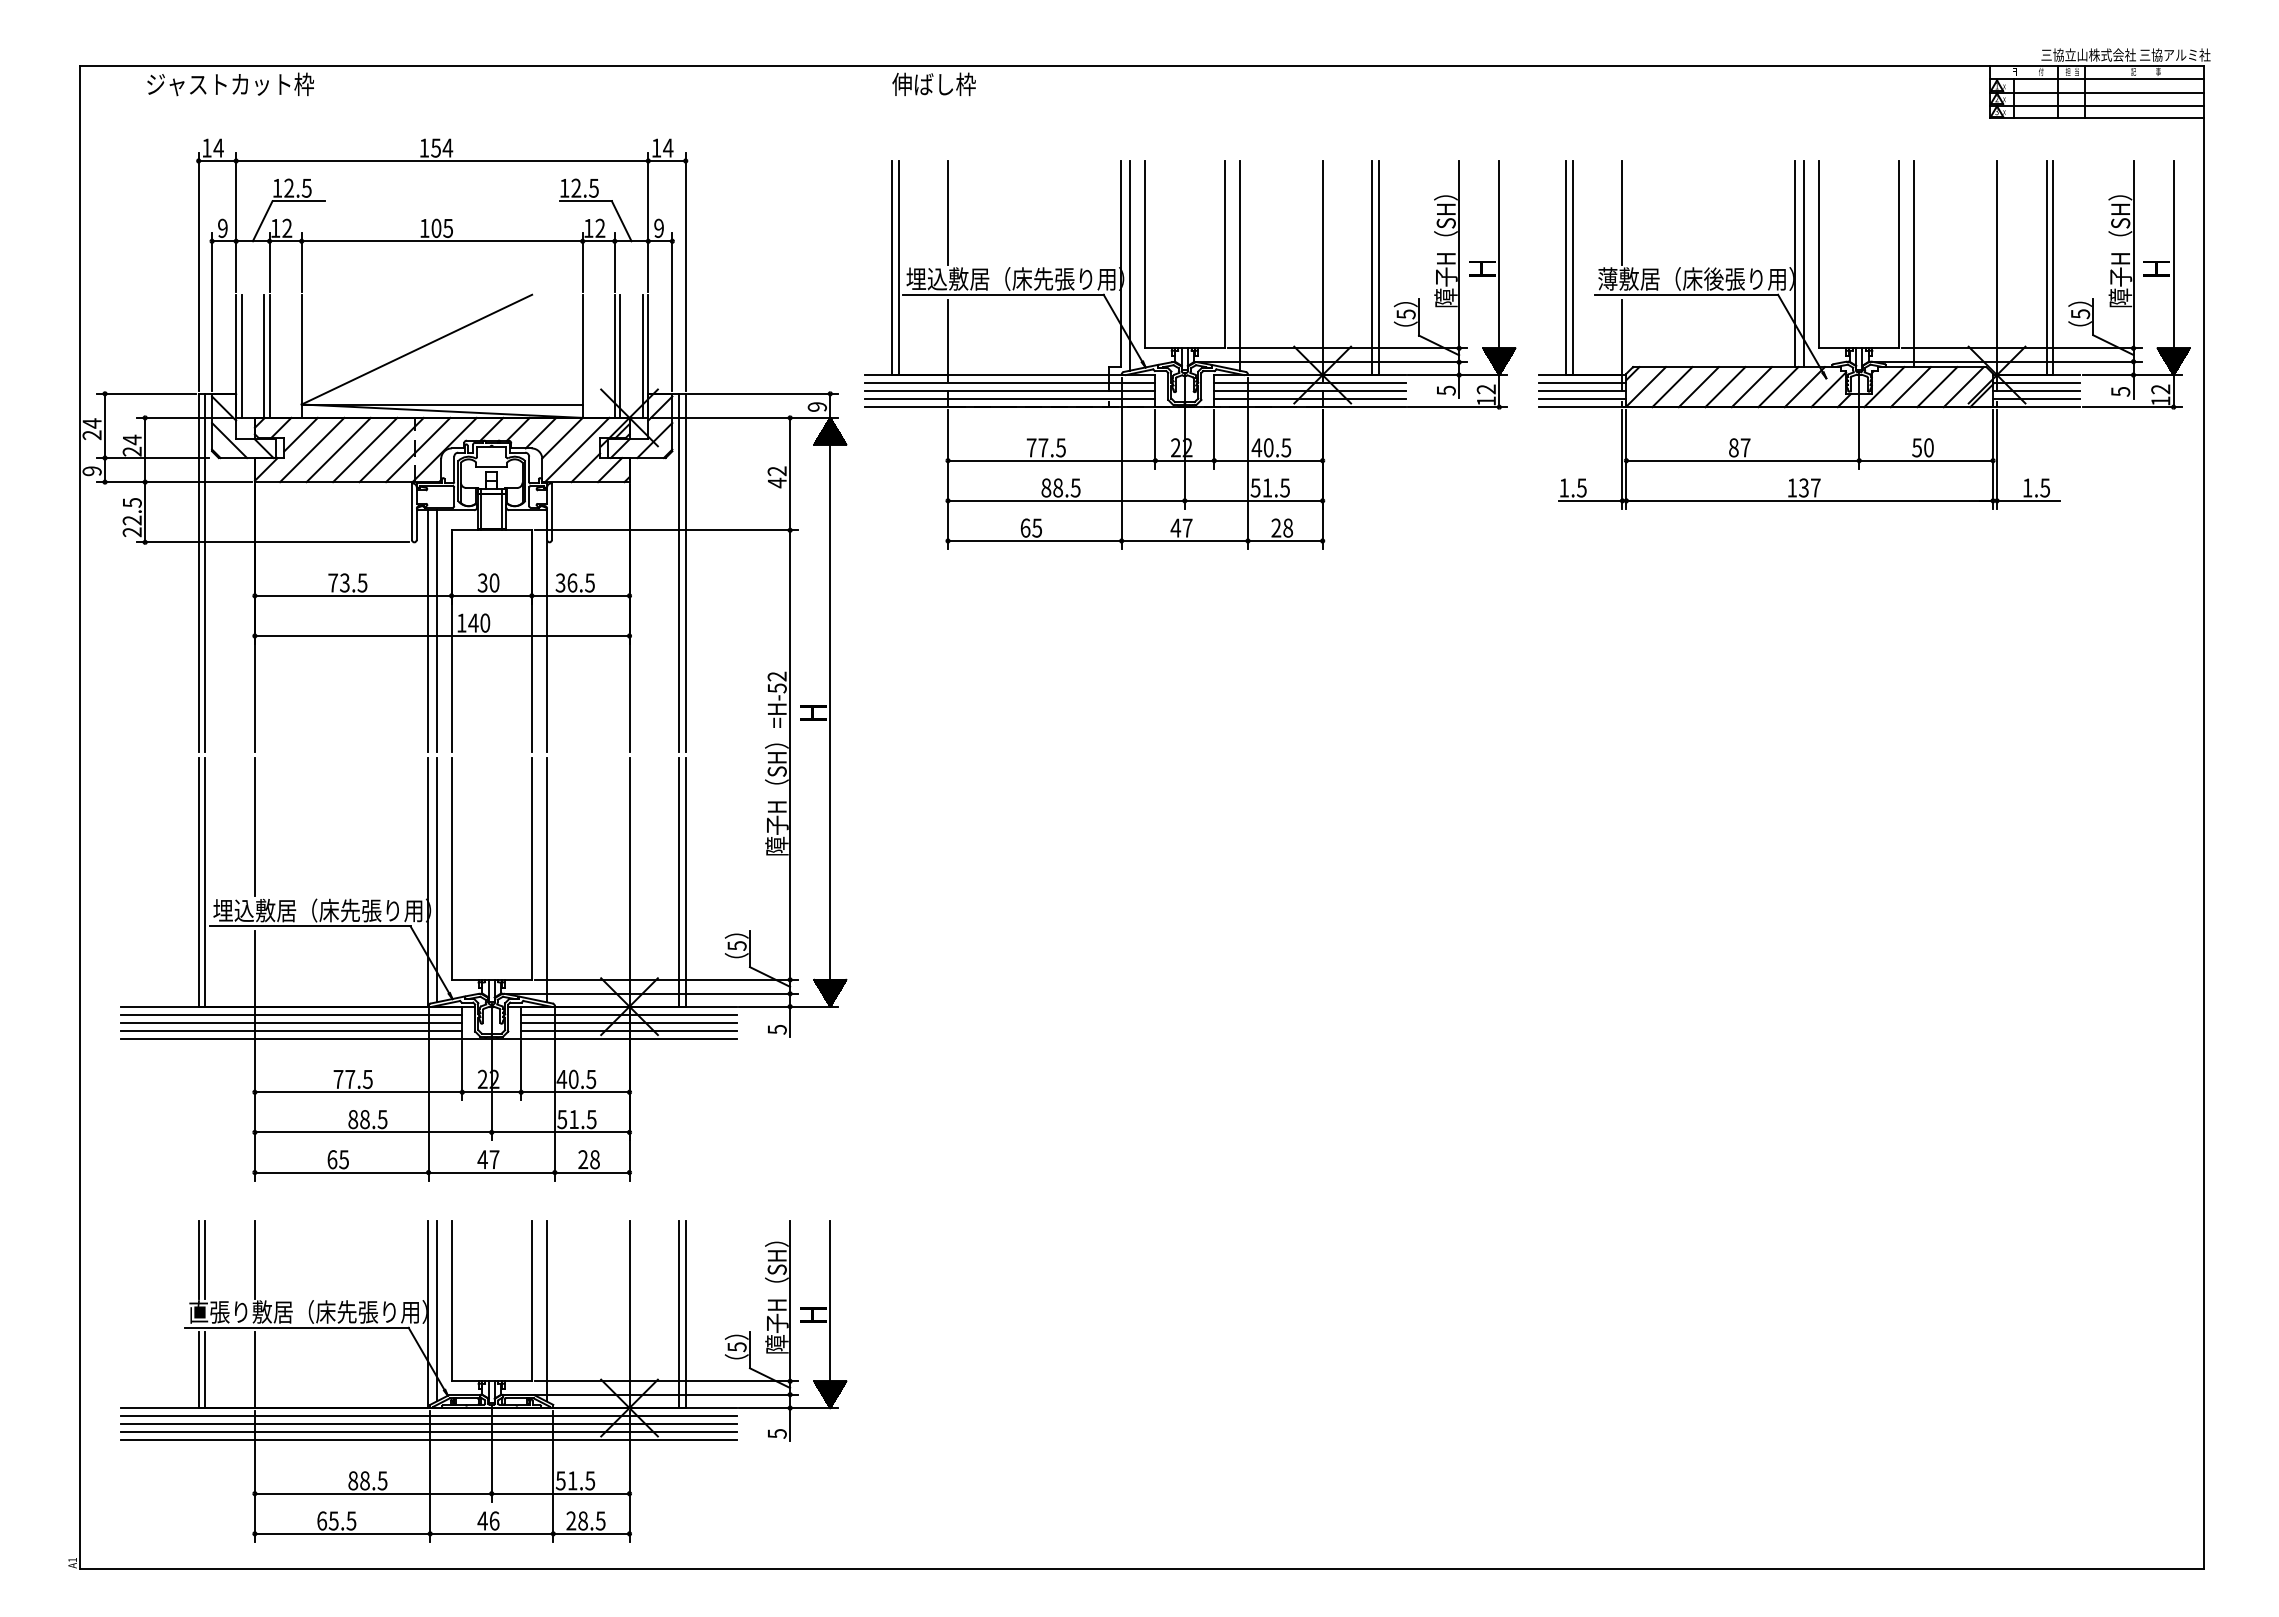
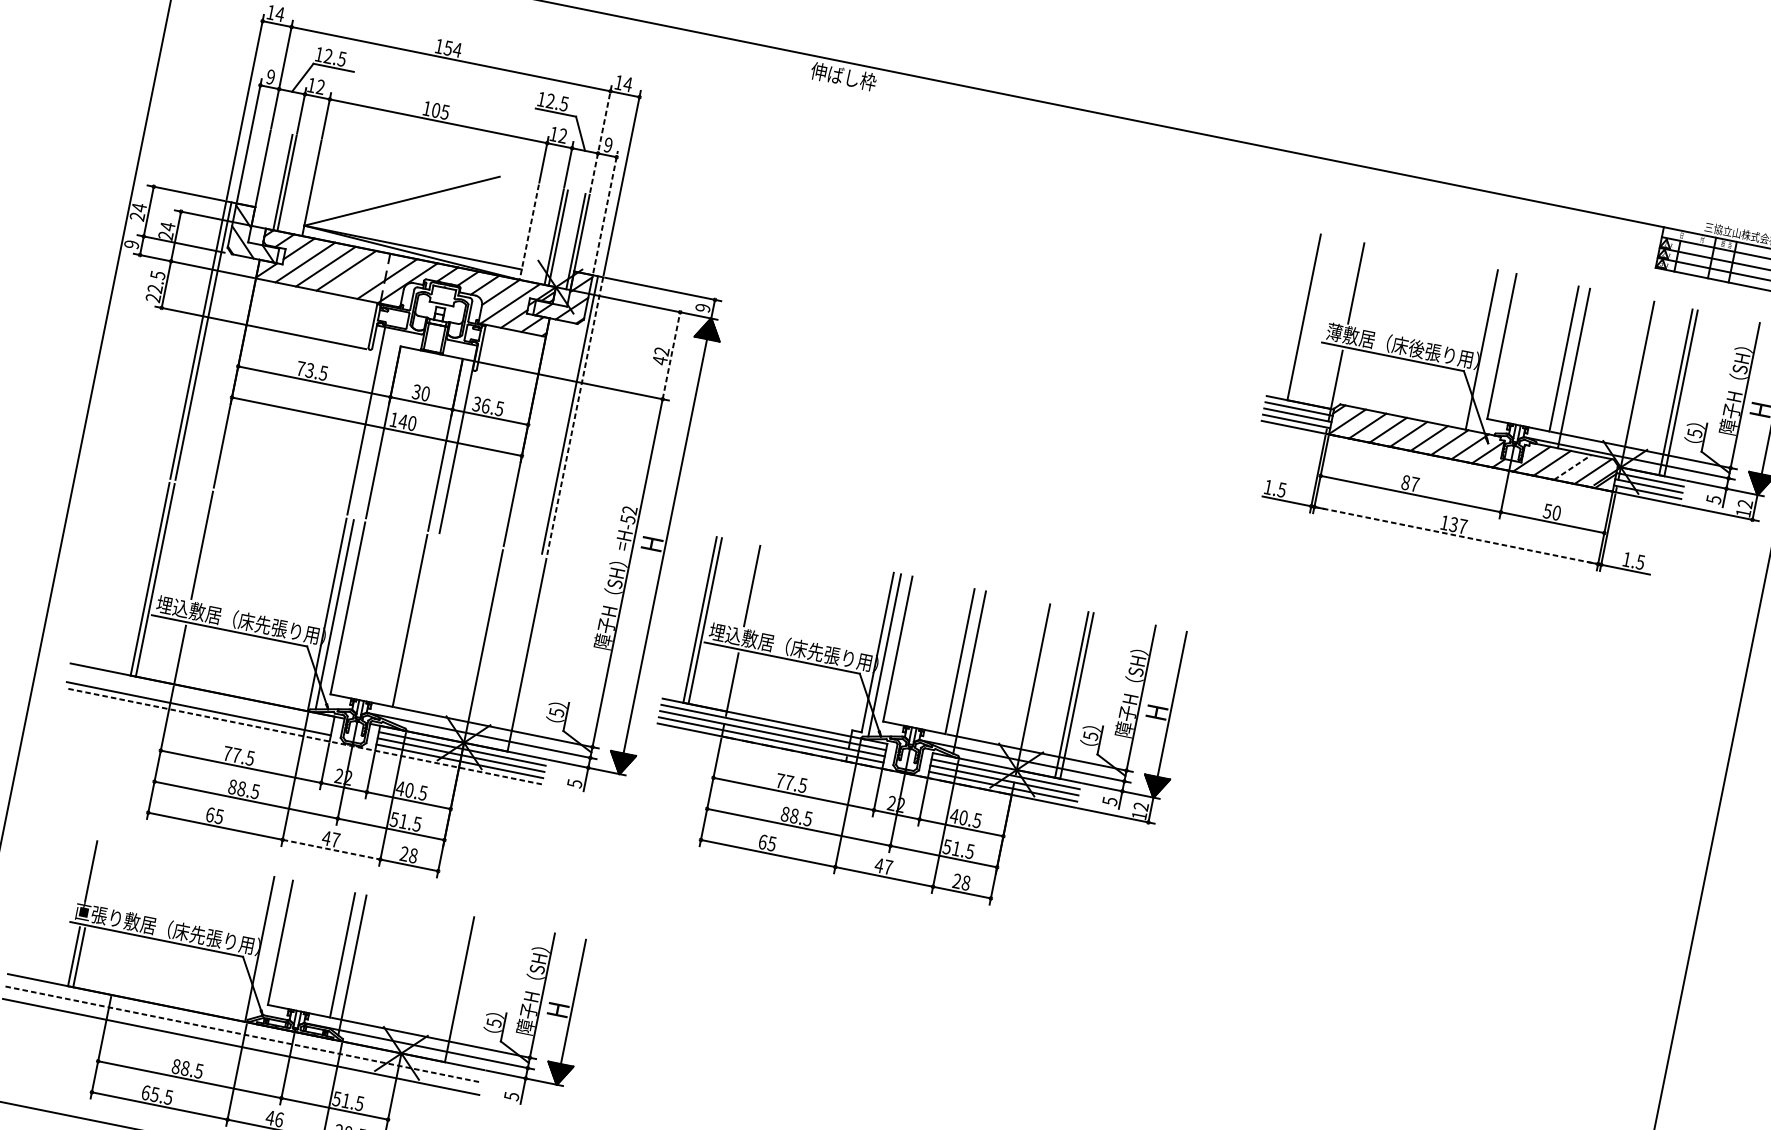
line: (648, 222) -> (601, 138), solid -> dashed
line: (1804, 263) -> (1489, 351), removed
line: (1572, 267) -> (1309, 317), removed
line: (672, 312) -> (605, 212), solid -> dashed
part: (1190, 354) -> (917, 733), moved
line: (241, 355) -> (265, 178), removed
line: (582, 356) -> (529, 232), solid -> dashed
line: (1937, 386) -> (1572, 466), solid -> dashed
line: (391, 449) -> (366, 274), removed
line: (790, 473) -> (671, 355), solid -> dashed
line: (1810, 500) -> (1456, 535), solid -> dashed
line: (685, 573) -> (574, 416), solid -> dashed
line: (436, 631) -> (373, 422), removed
line: (546, 879) -> (419, 631), removed
line: (679, 881) -> (522, 653), removed
line: (291, 1014) -> (201, 696), removed
line: (291, 1022) -> (200, 702), removed
line: (428, 1038) -> (303, 736), solid -> dashed
line: (492, 1172) -> (332, 849), solid -> dashed
line: (205, 1259) -> (96, 872), removed
line: (254, 1259) -> (134, 879), removed
line: (436, 1310) -> (267, 947), removed
line: (629, 1314) -> (416, 981), removed
line: (679, 1314) -> (454, 988), removed
line: (254, 1369) -> (117, 965), removed
line: (428, 1416) -> (244, 1028), removed
line: (428, 1424) -> (243, 1034), solid -> dashed
line: (428, 1432) -> (242, 1040), removed

